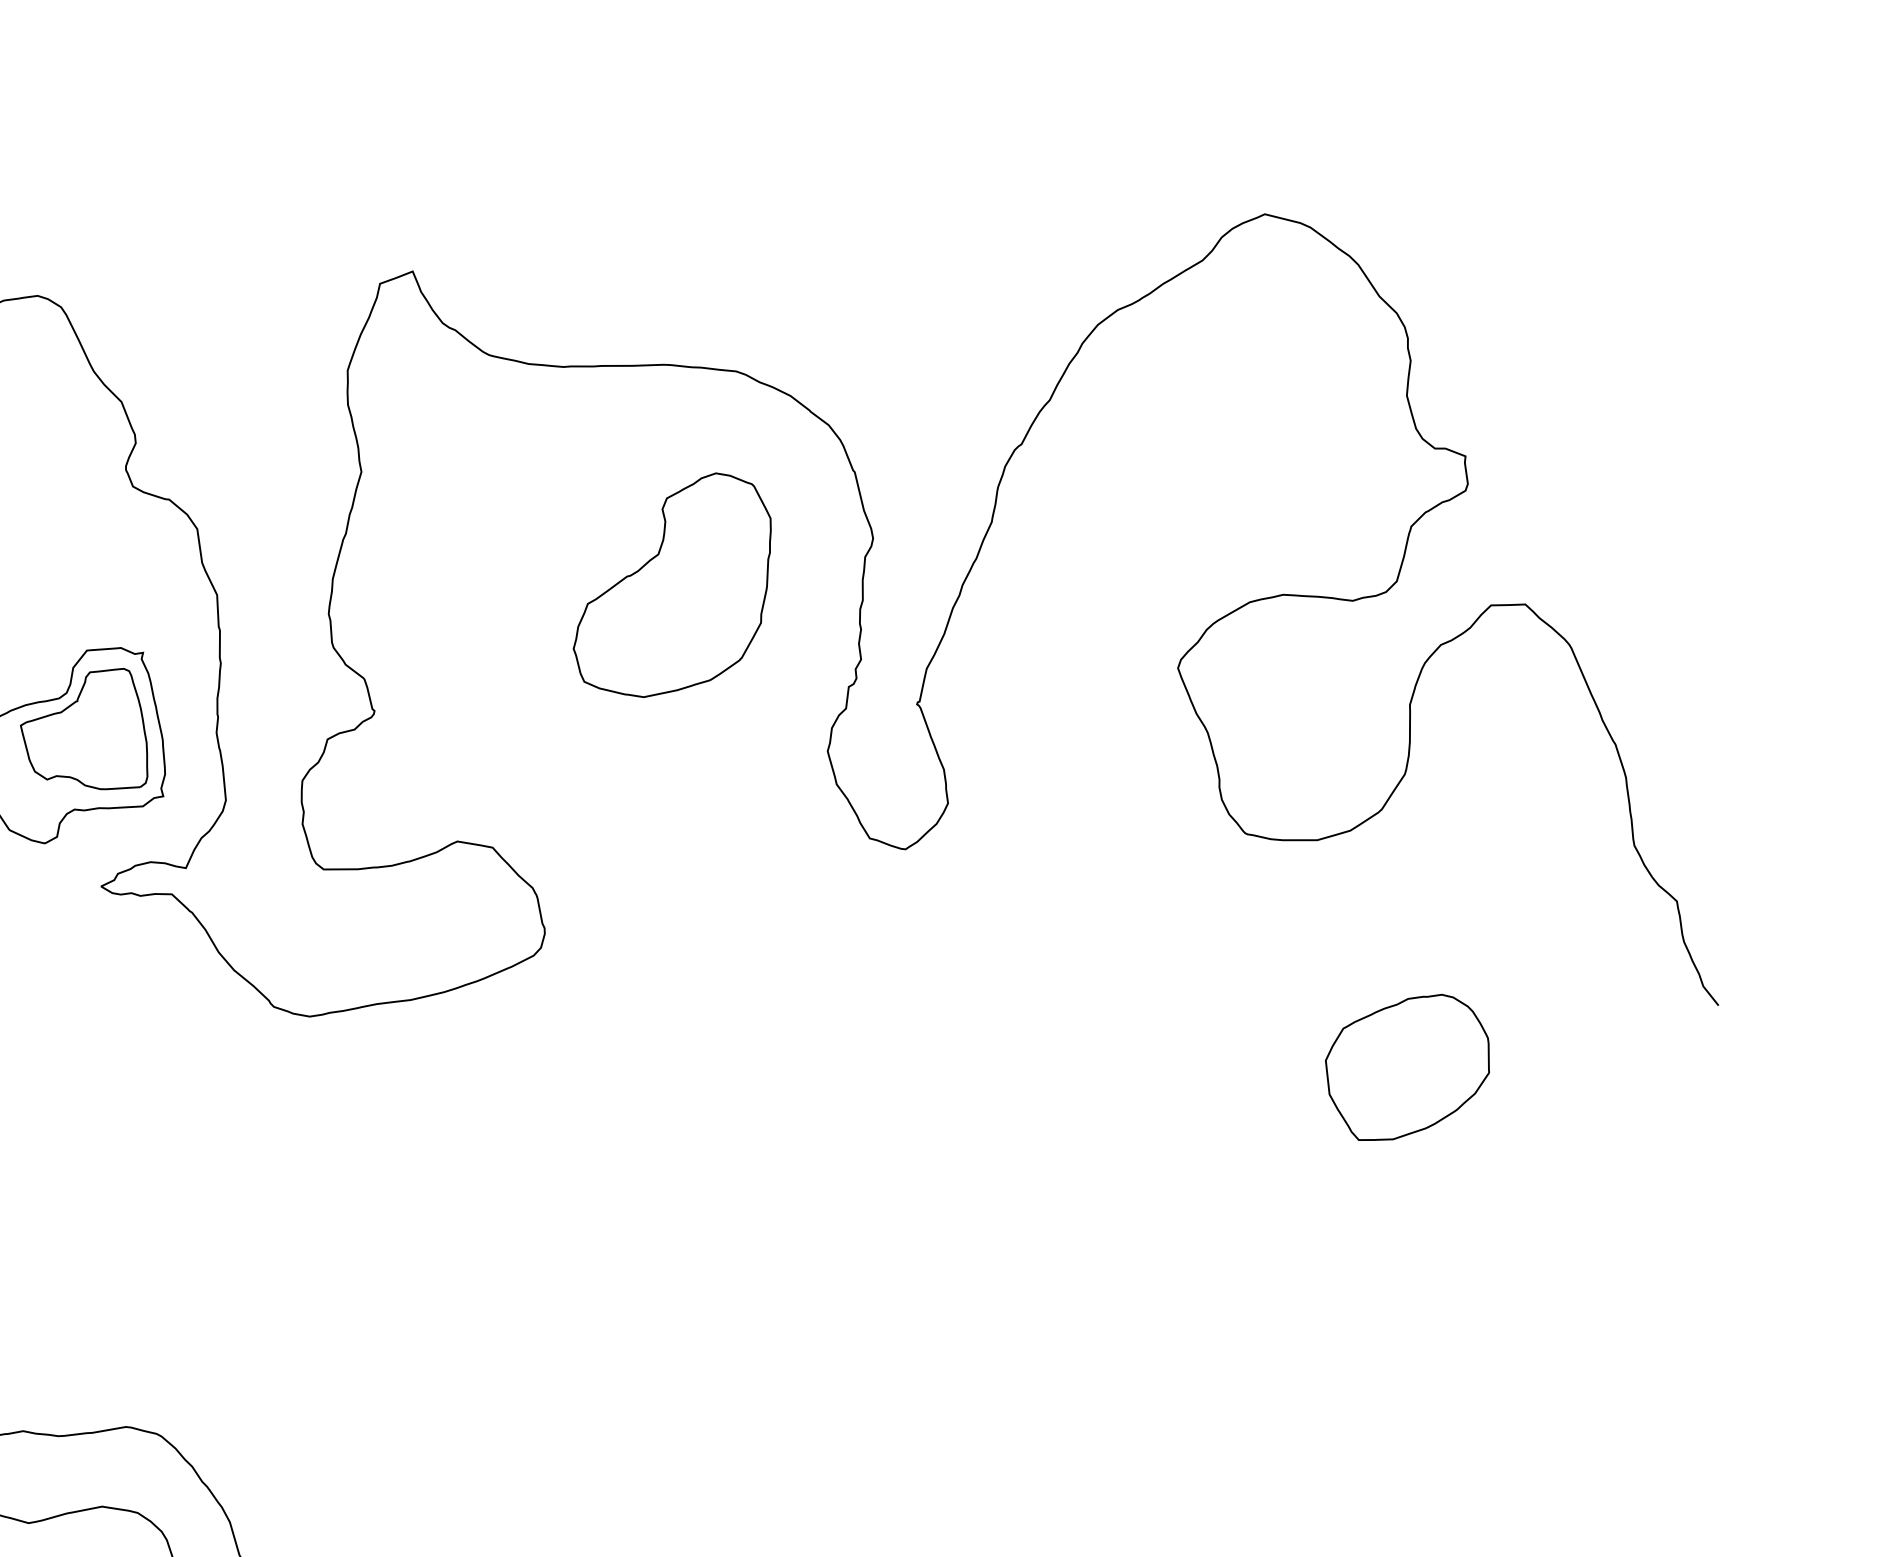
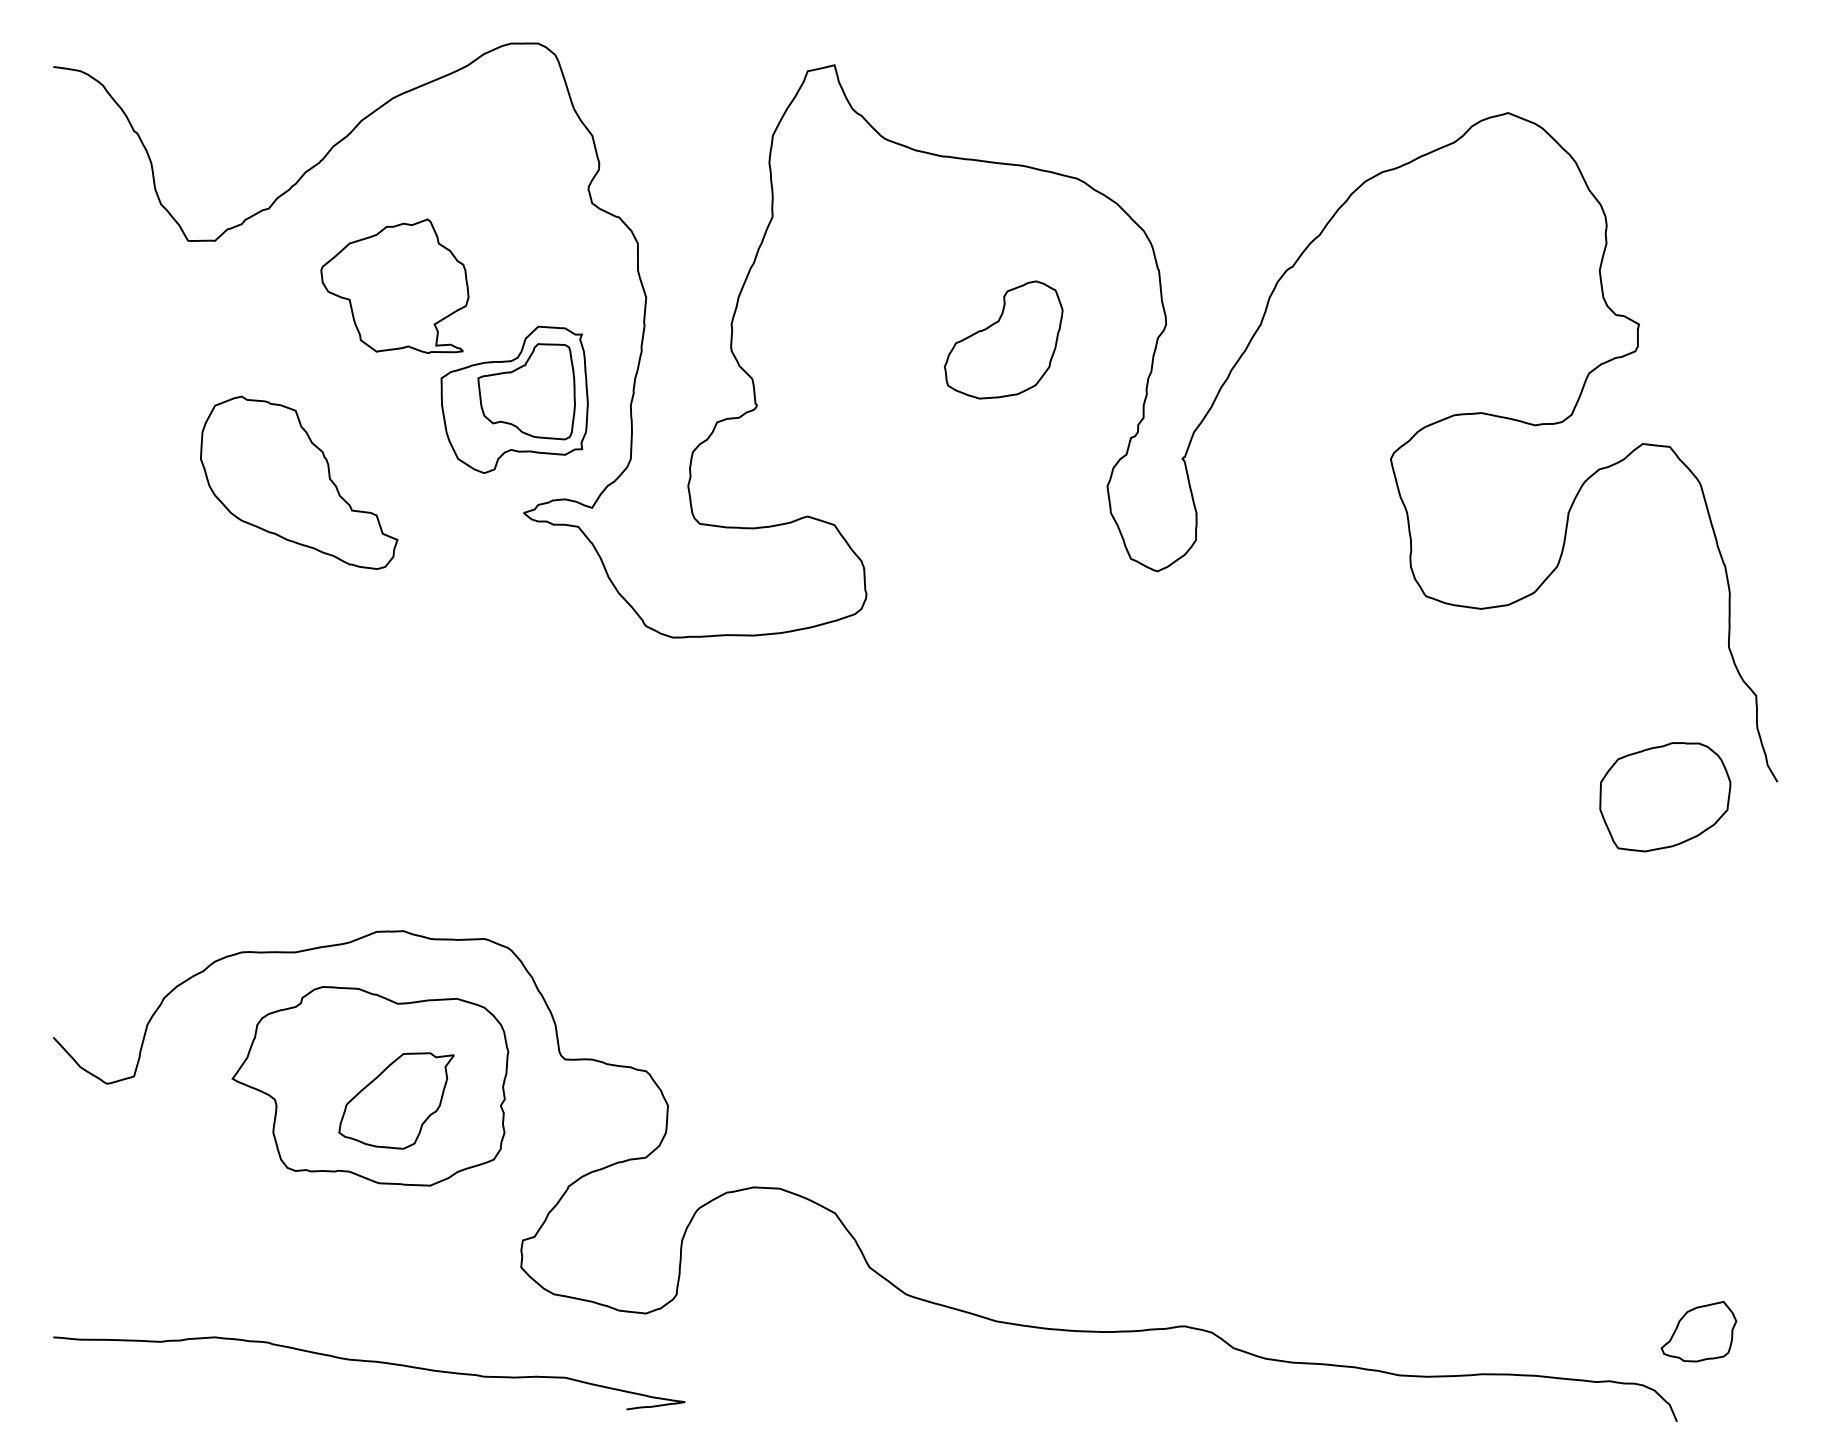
part: (671, 585) -> (1003, 339), size x0.7
part: (1409, 1068) -> (1665, 797), moved

